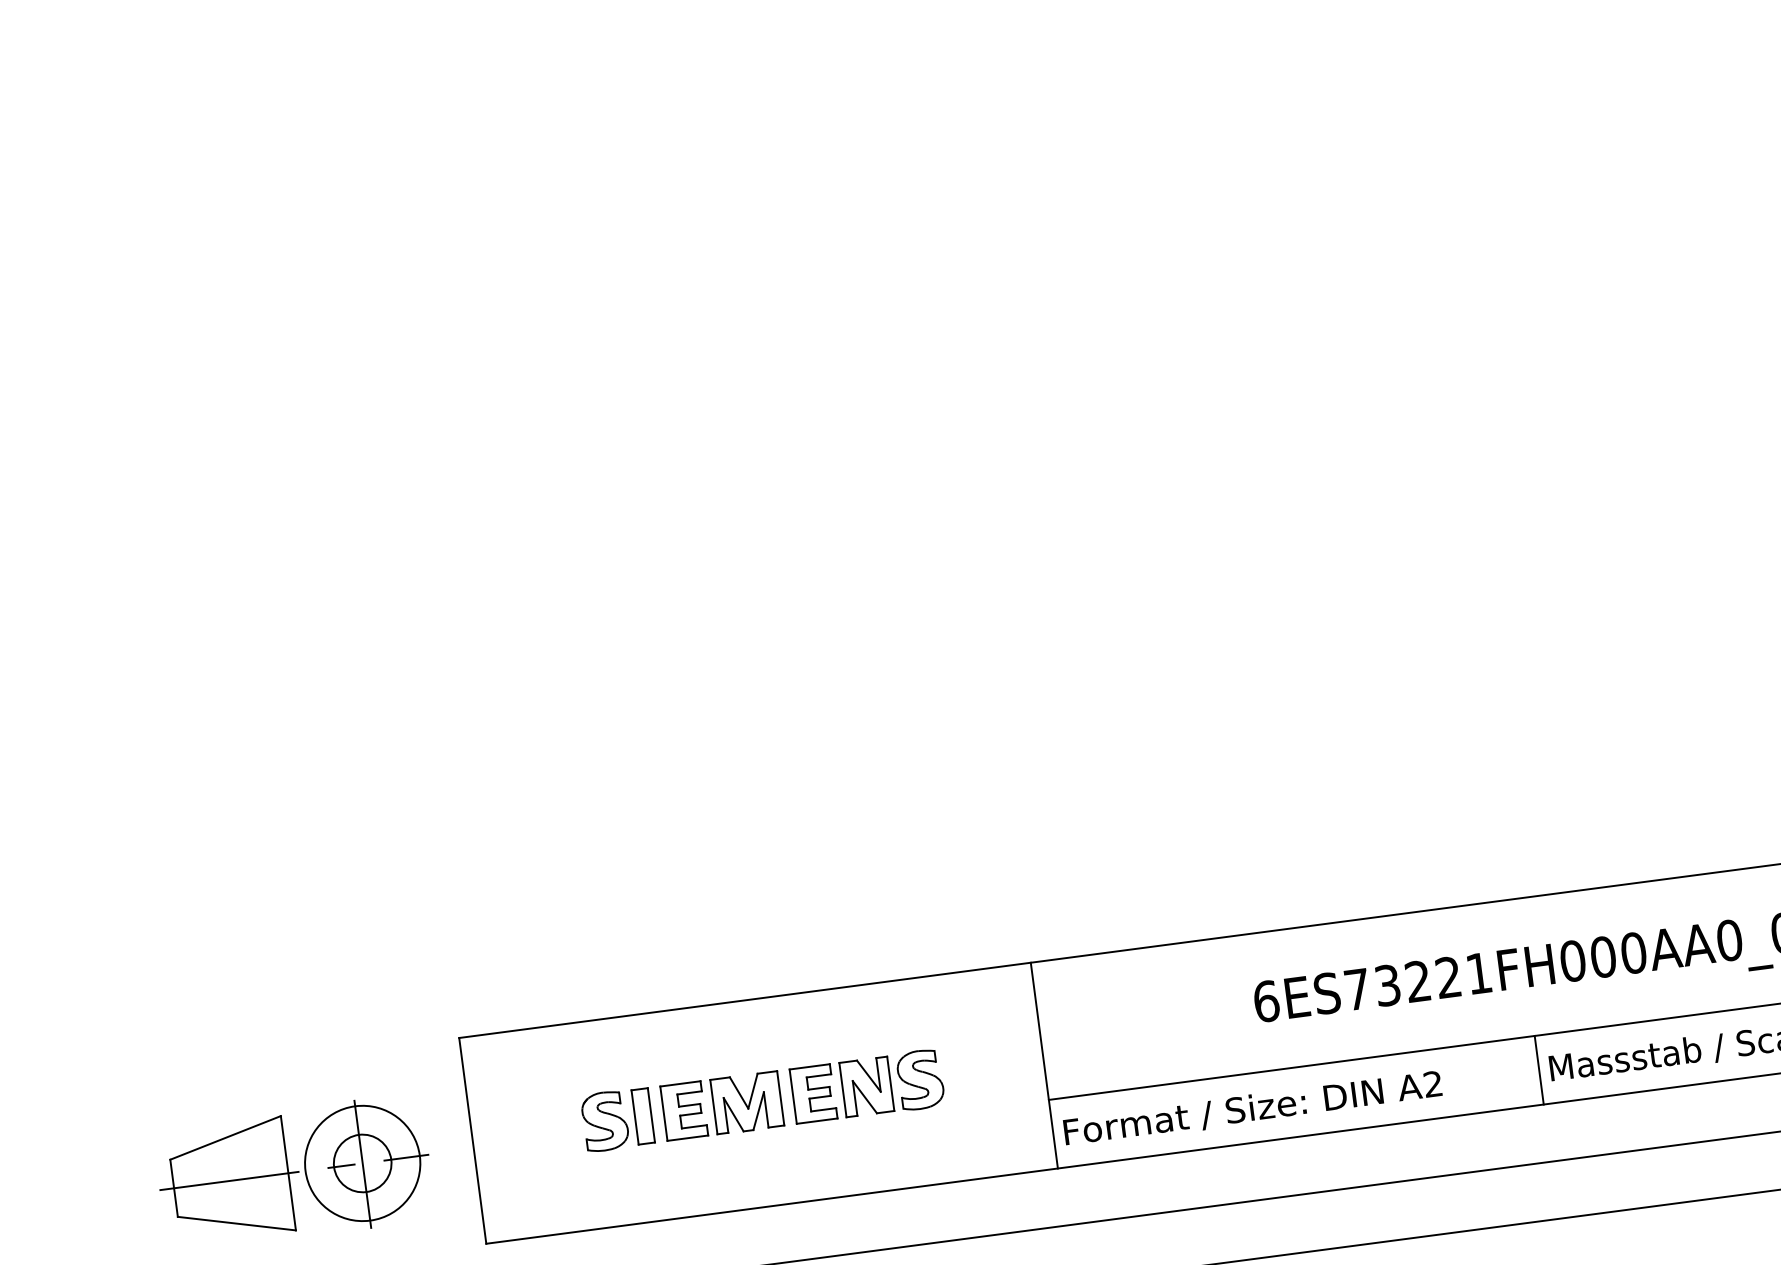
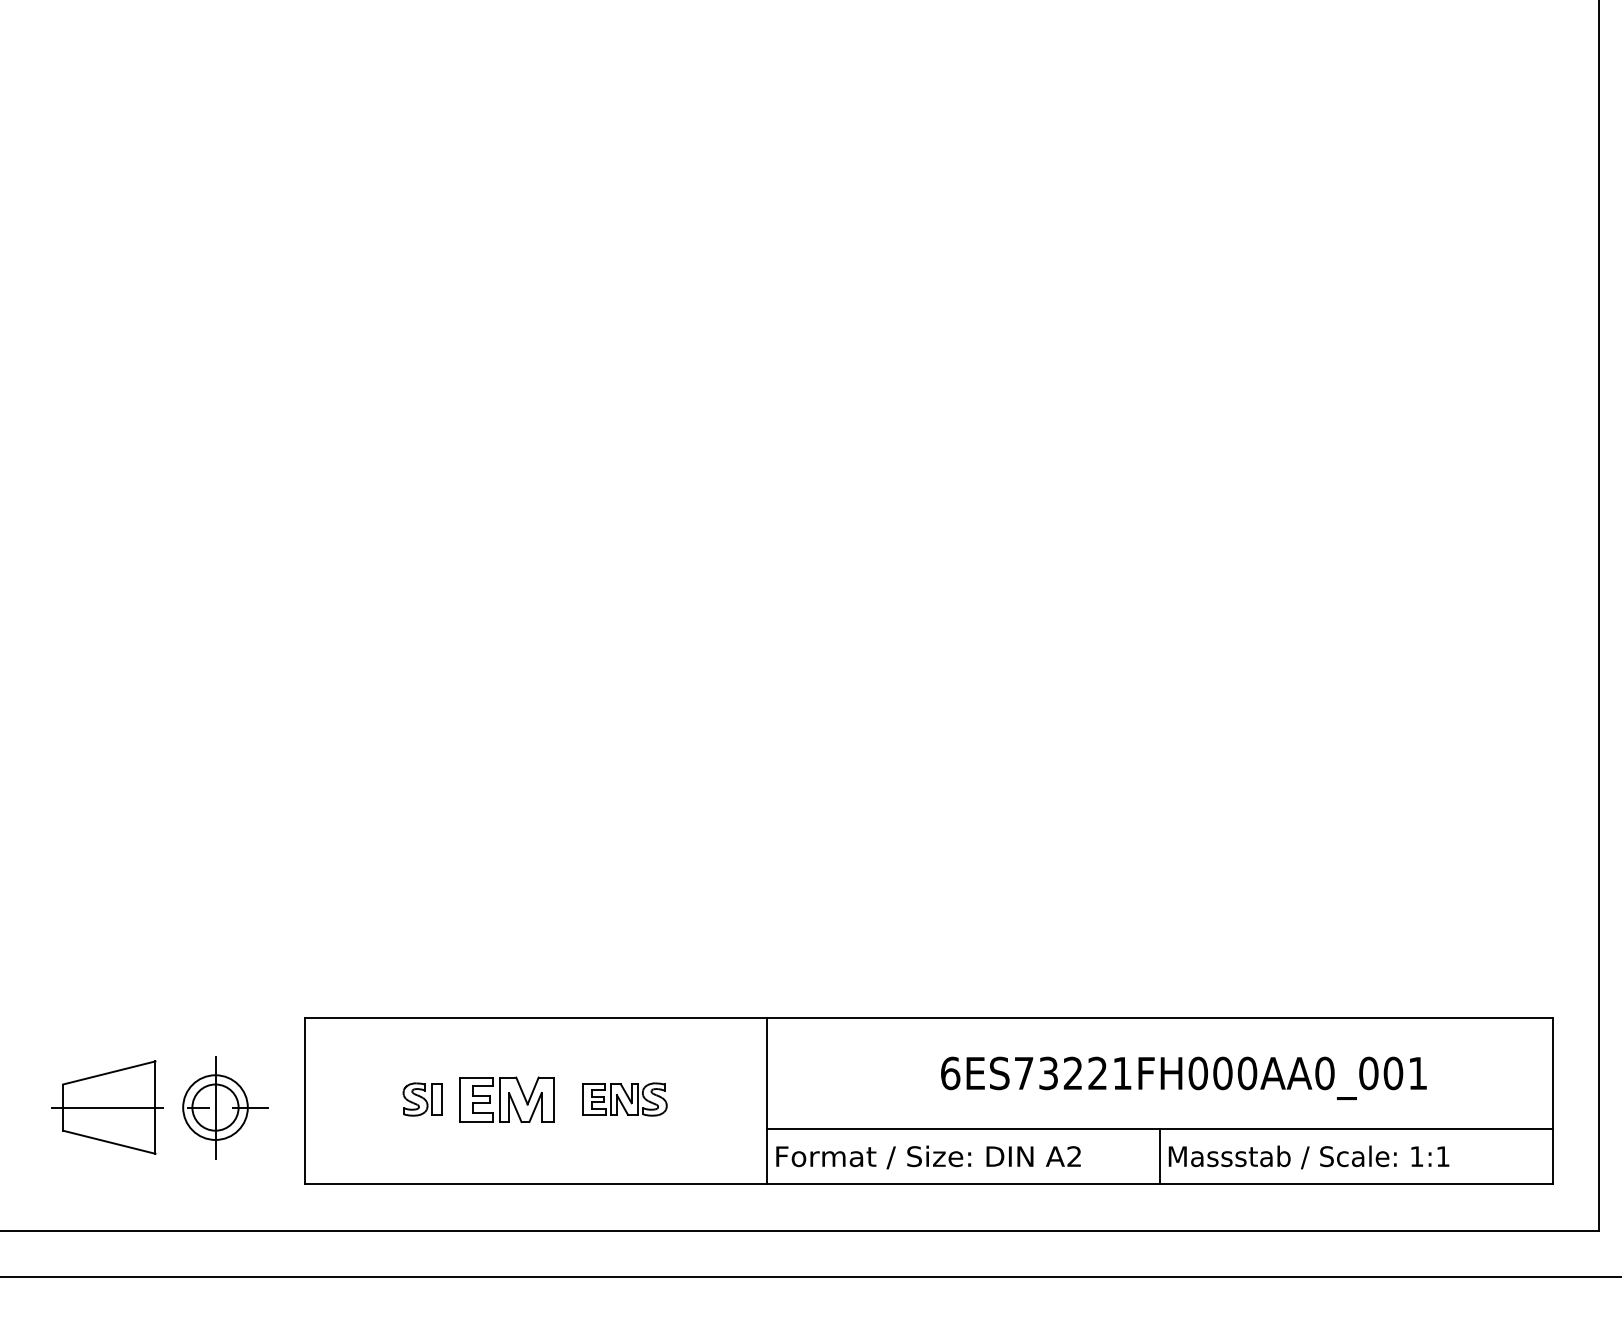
part: (867, 1086) -> (624, 1099), size x0.7
part: (617, 1119) -> (422, 1099), size x0.7
circle: (362, 1163) -> (215, 1107), size x0.7

